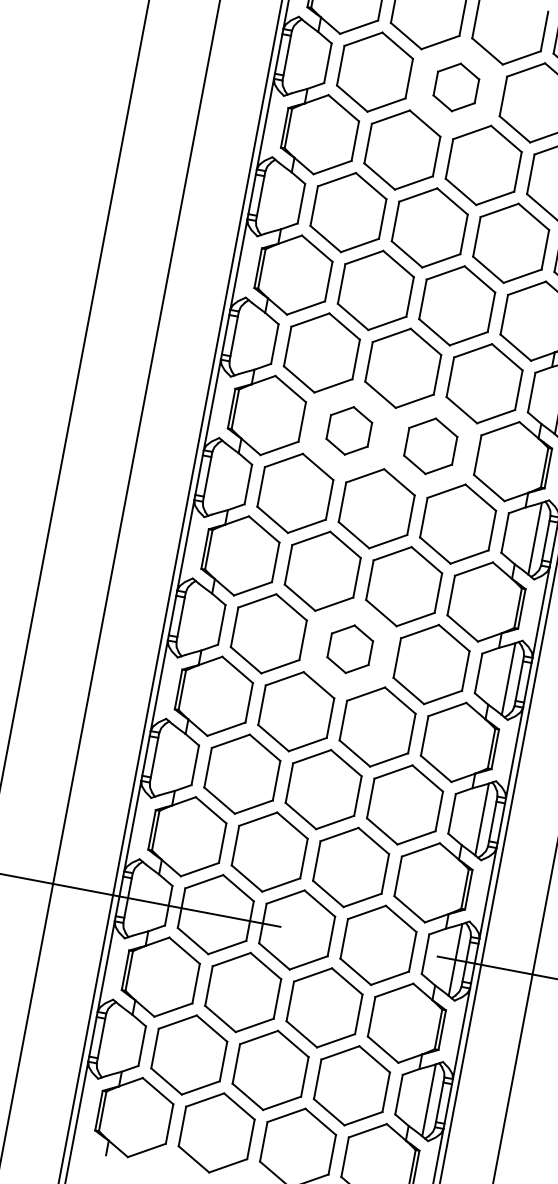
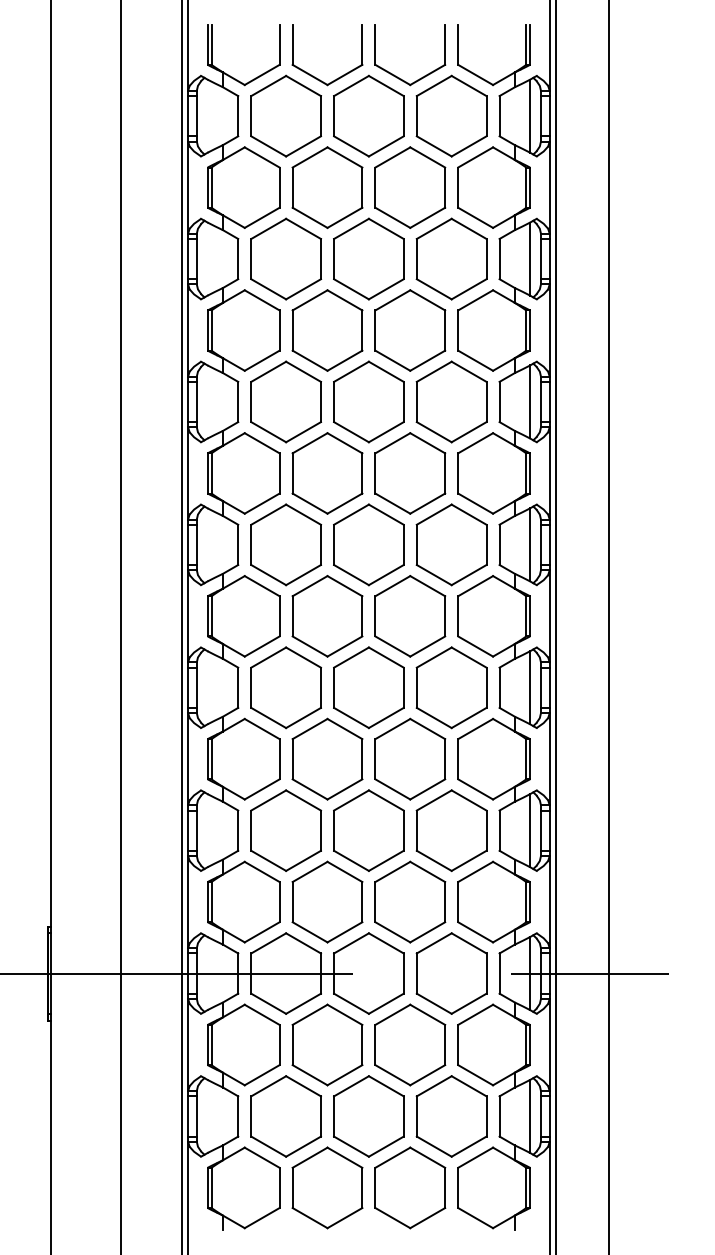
part: (456, 86) -> (368, 115), size x1.67
part: (349, 430) -> (327, 473), size x1.67
part: (430, 446) -> (410, 473), size x1.43
part: (349, 648) -> (368, 687), size x1.67

